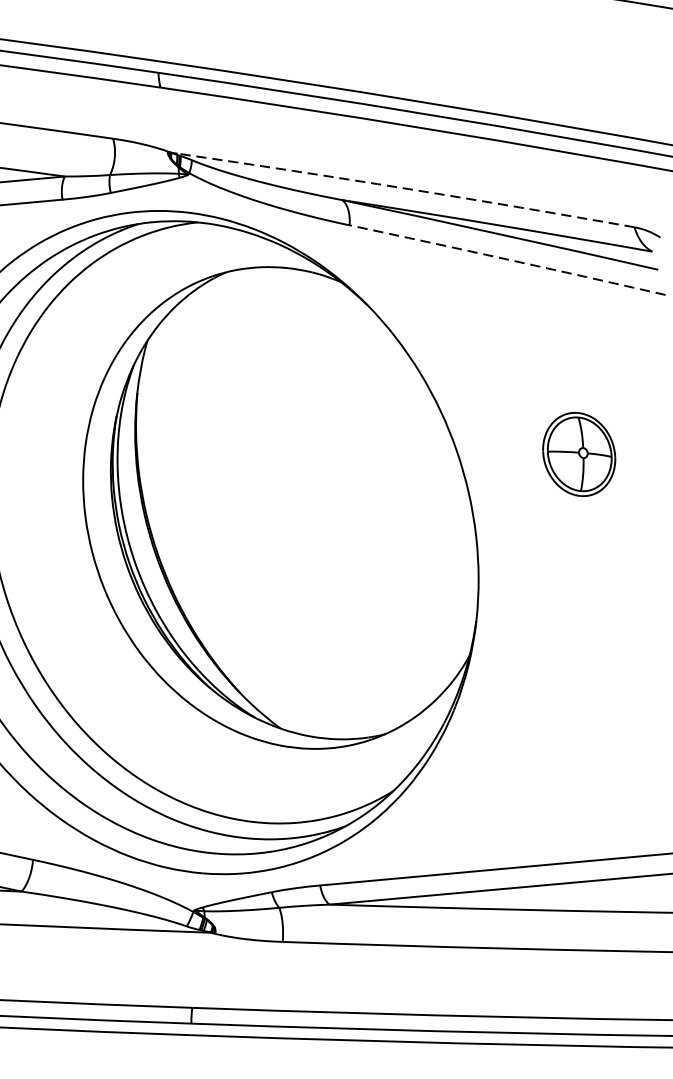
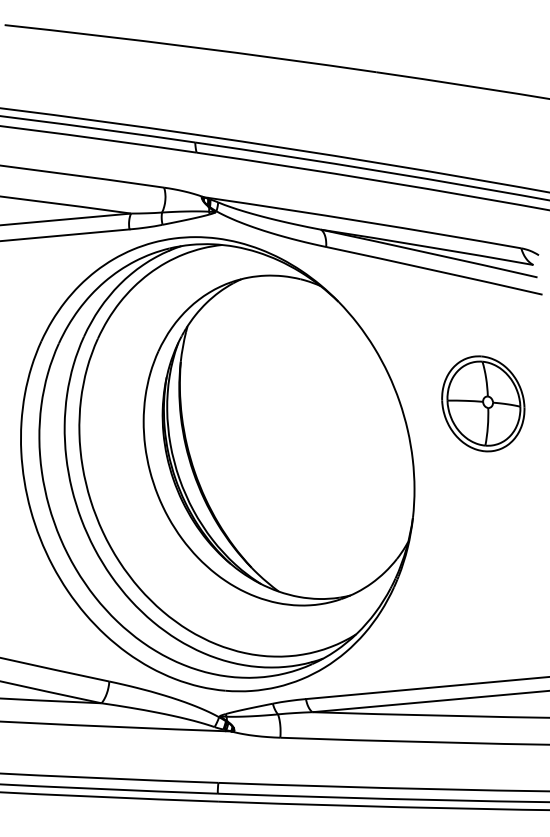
arc: (405, 188) -> (364, 221), dashed -> solid
arc: (507, 259) -> (434, 270), dashed -> solid
part: (579, 453) -> (483, 403), size x1.67

